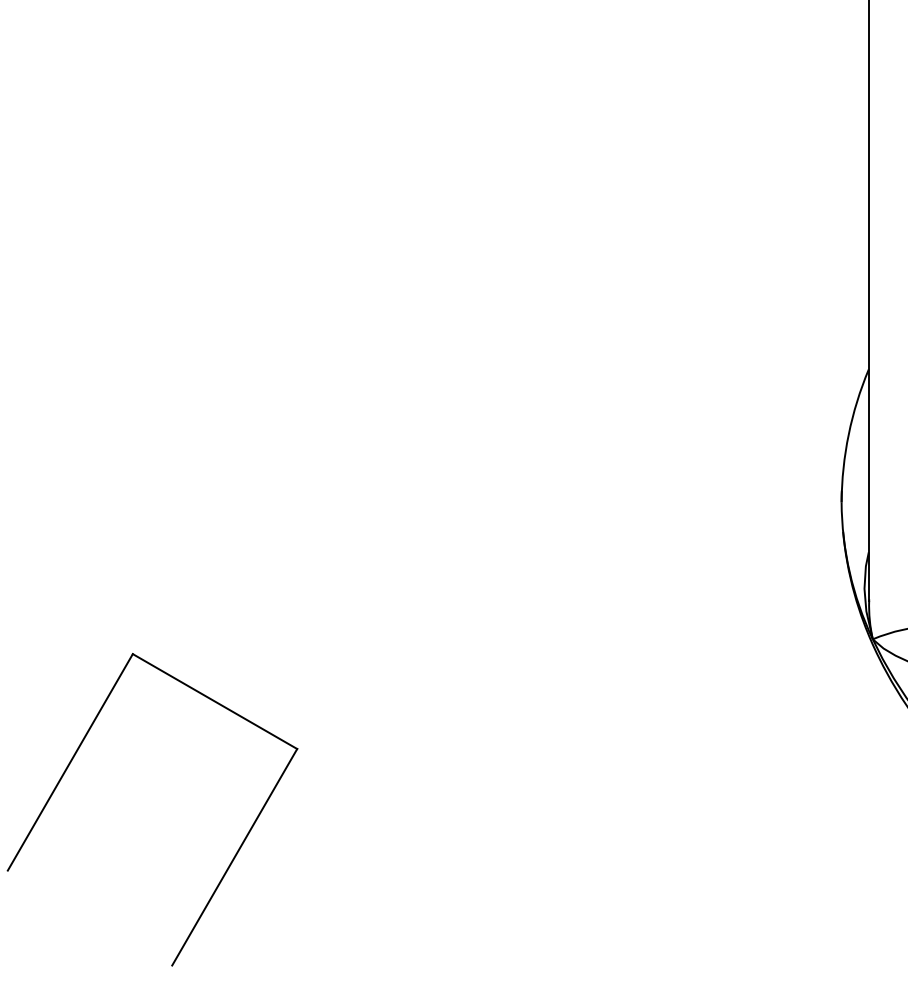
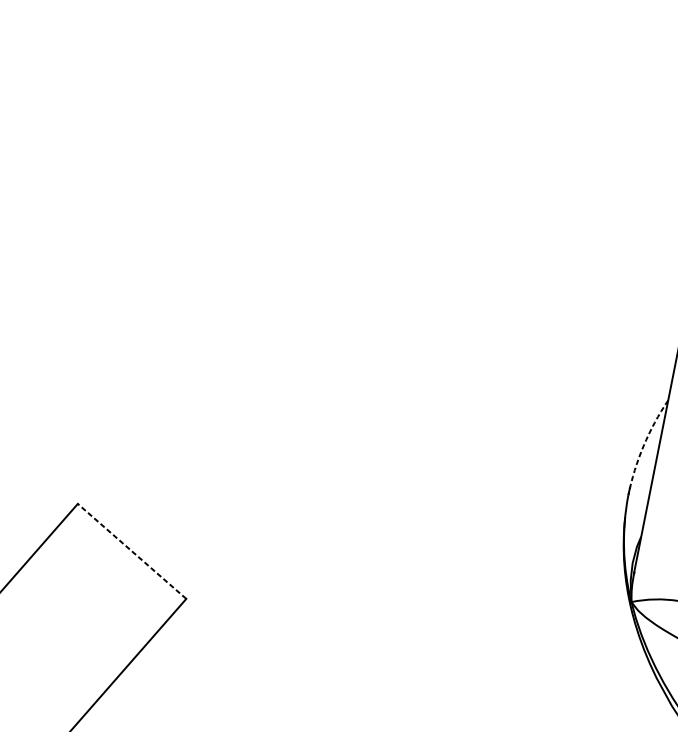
arc: (848, 434) -> (643, 445), solid -> dashed
line: (215, 701) -> (132, 551), solid -> dashed

